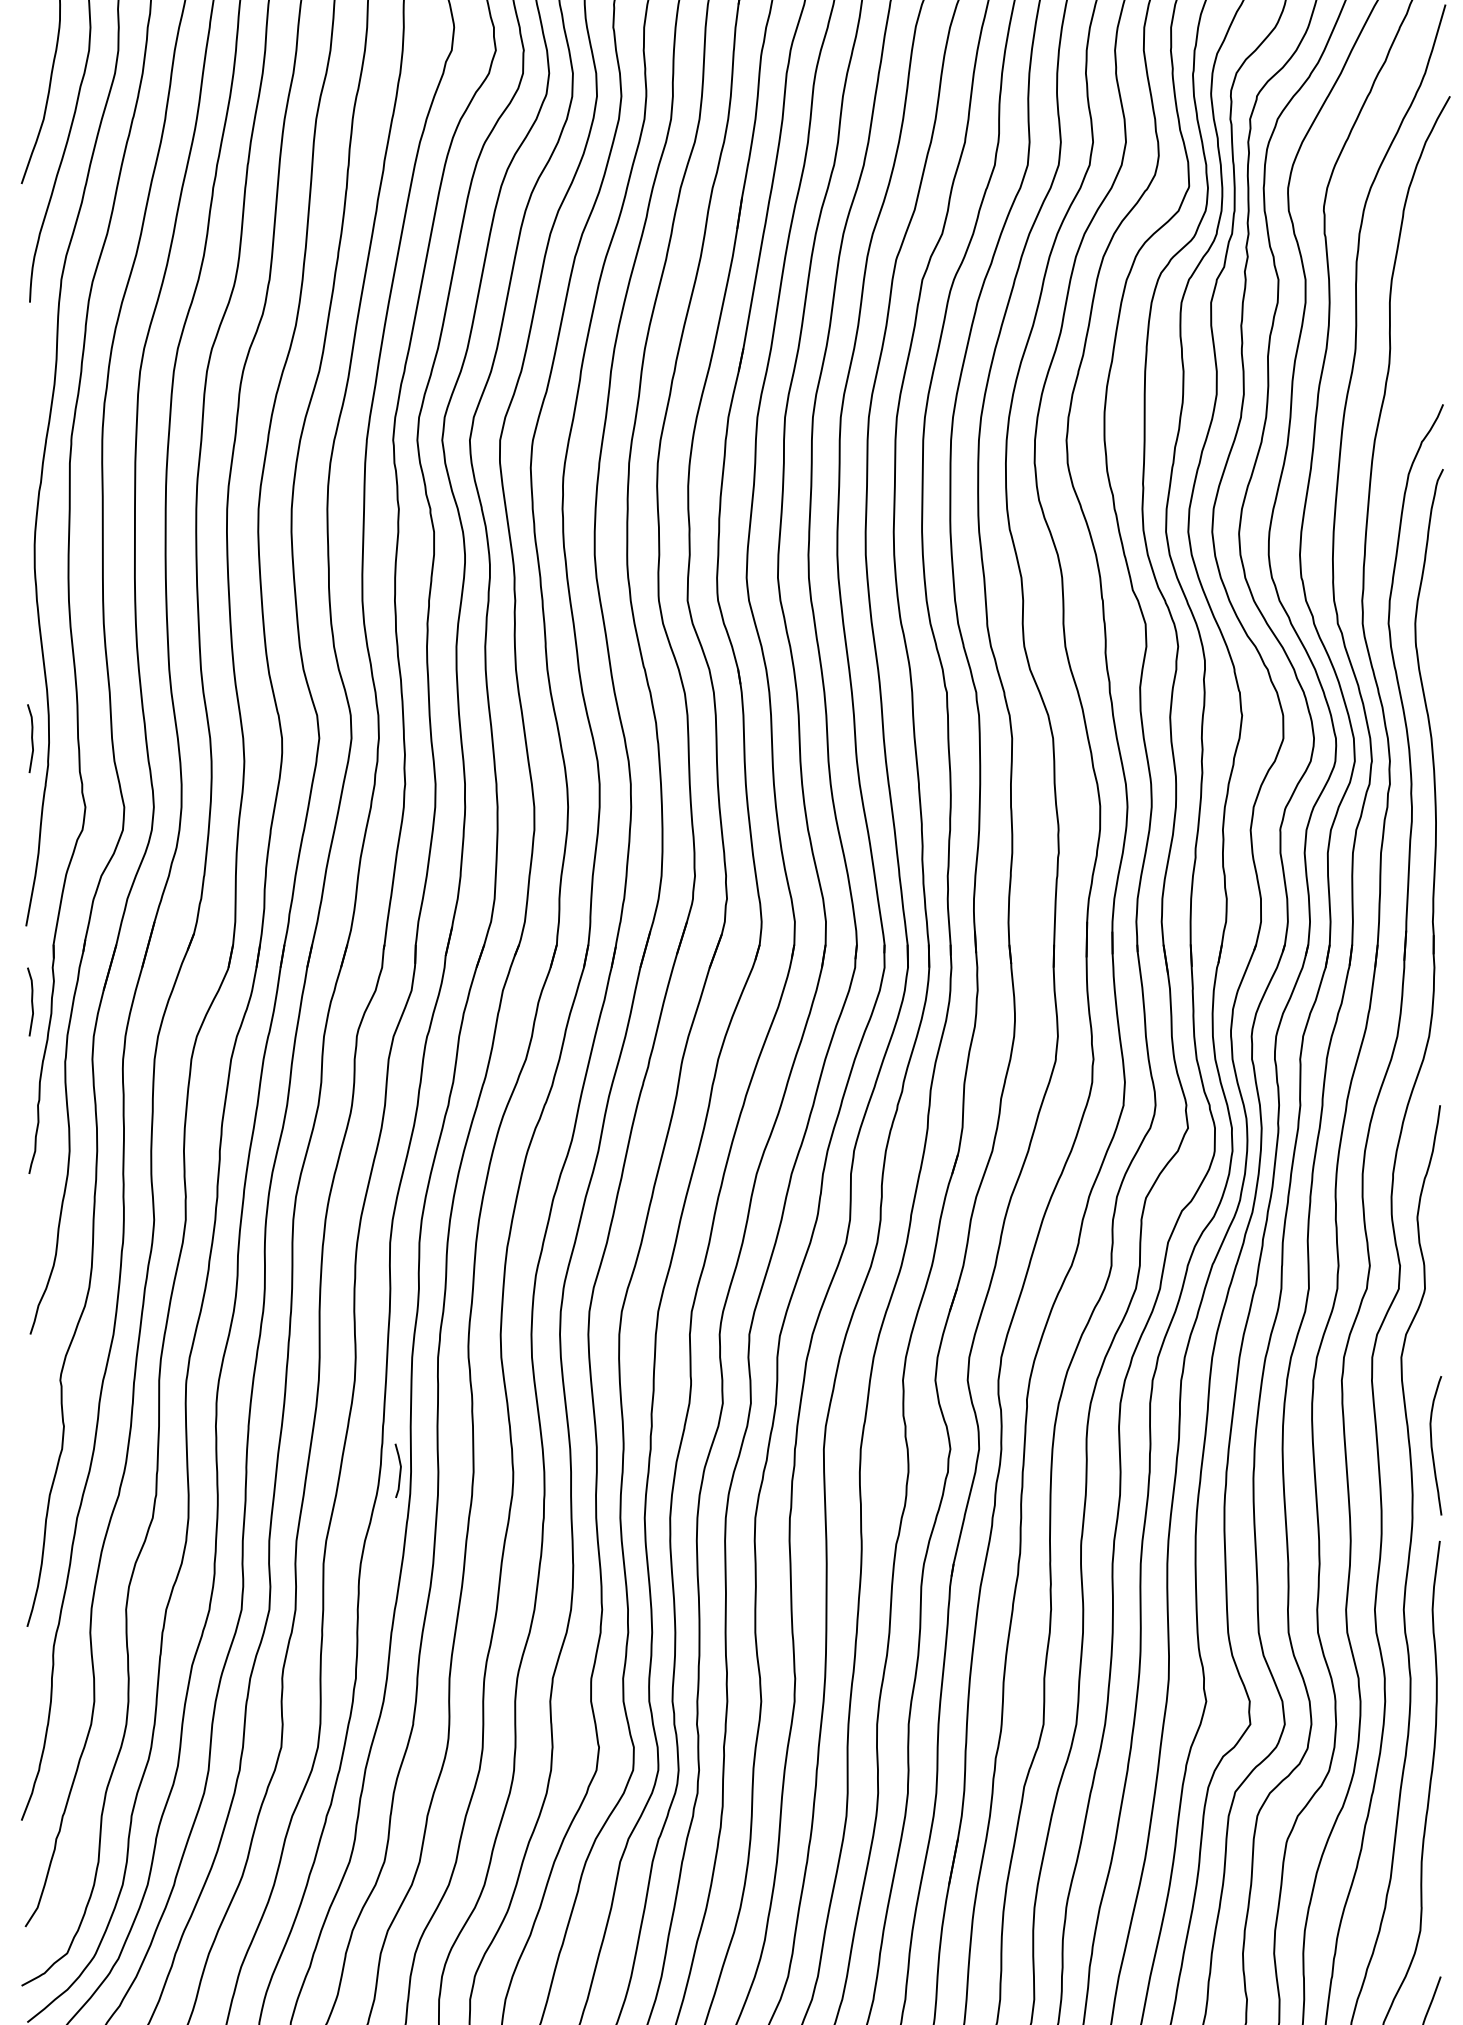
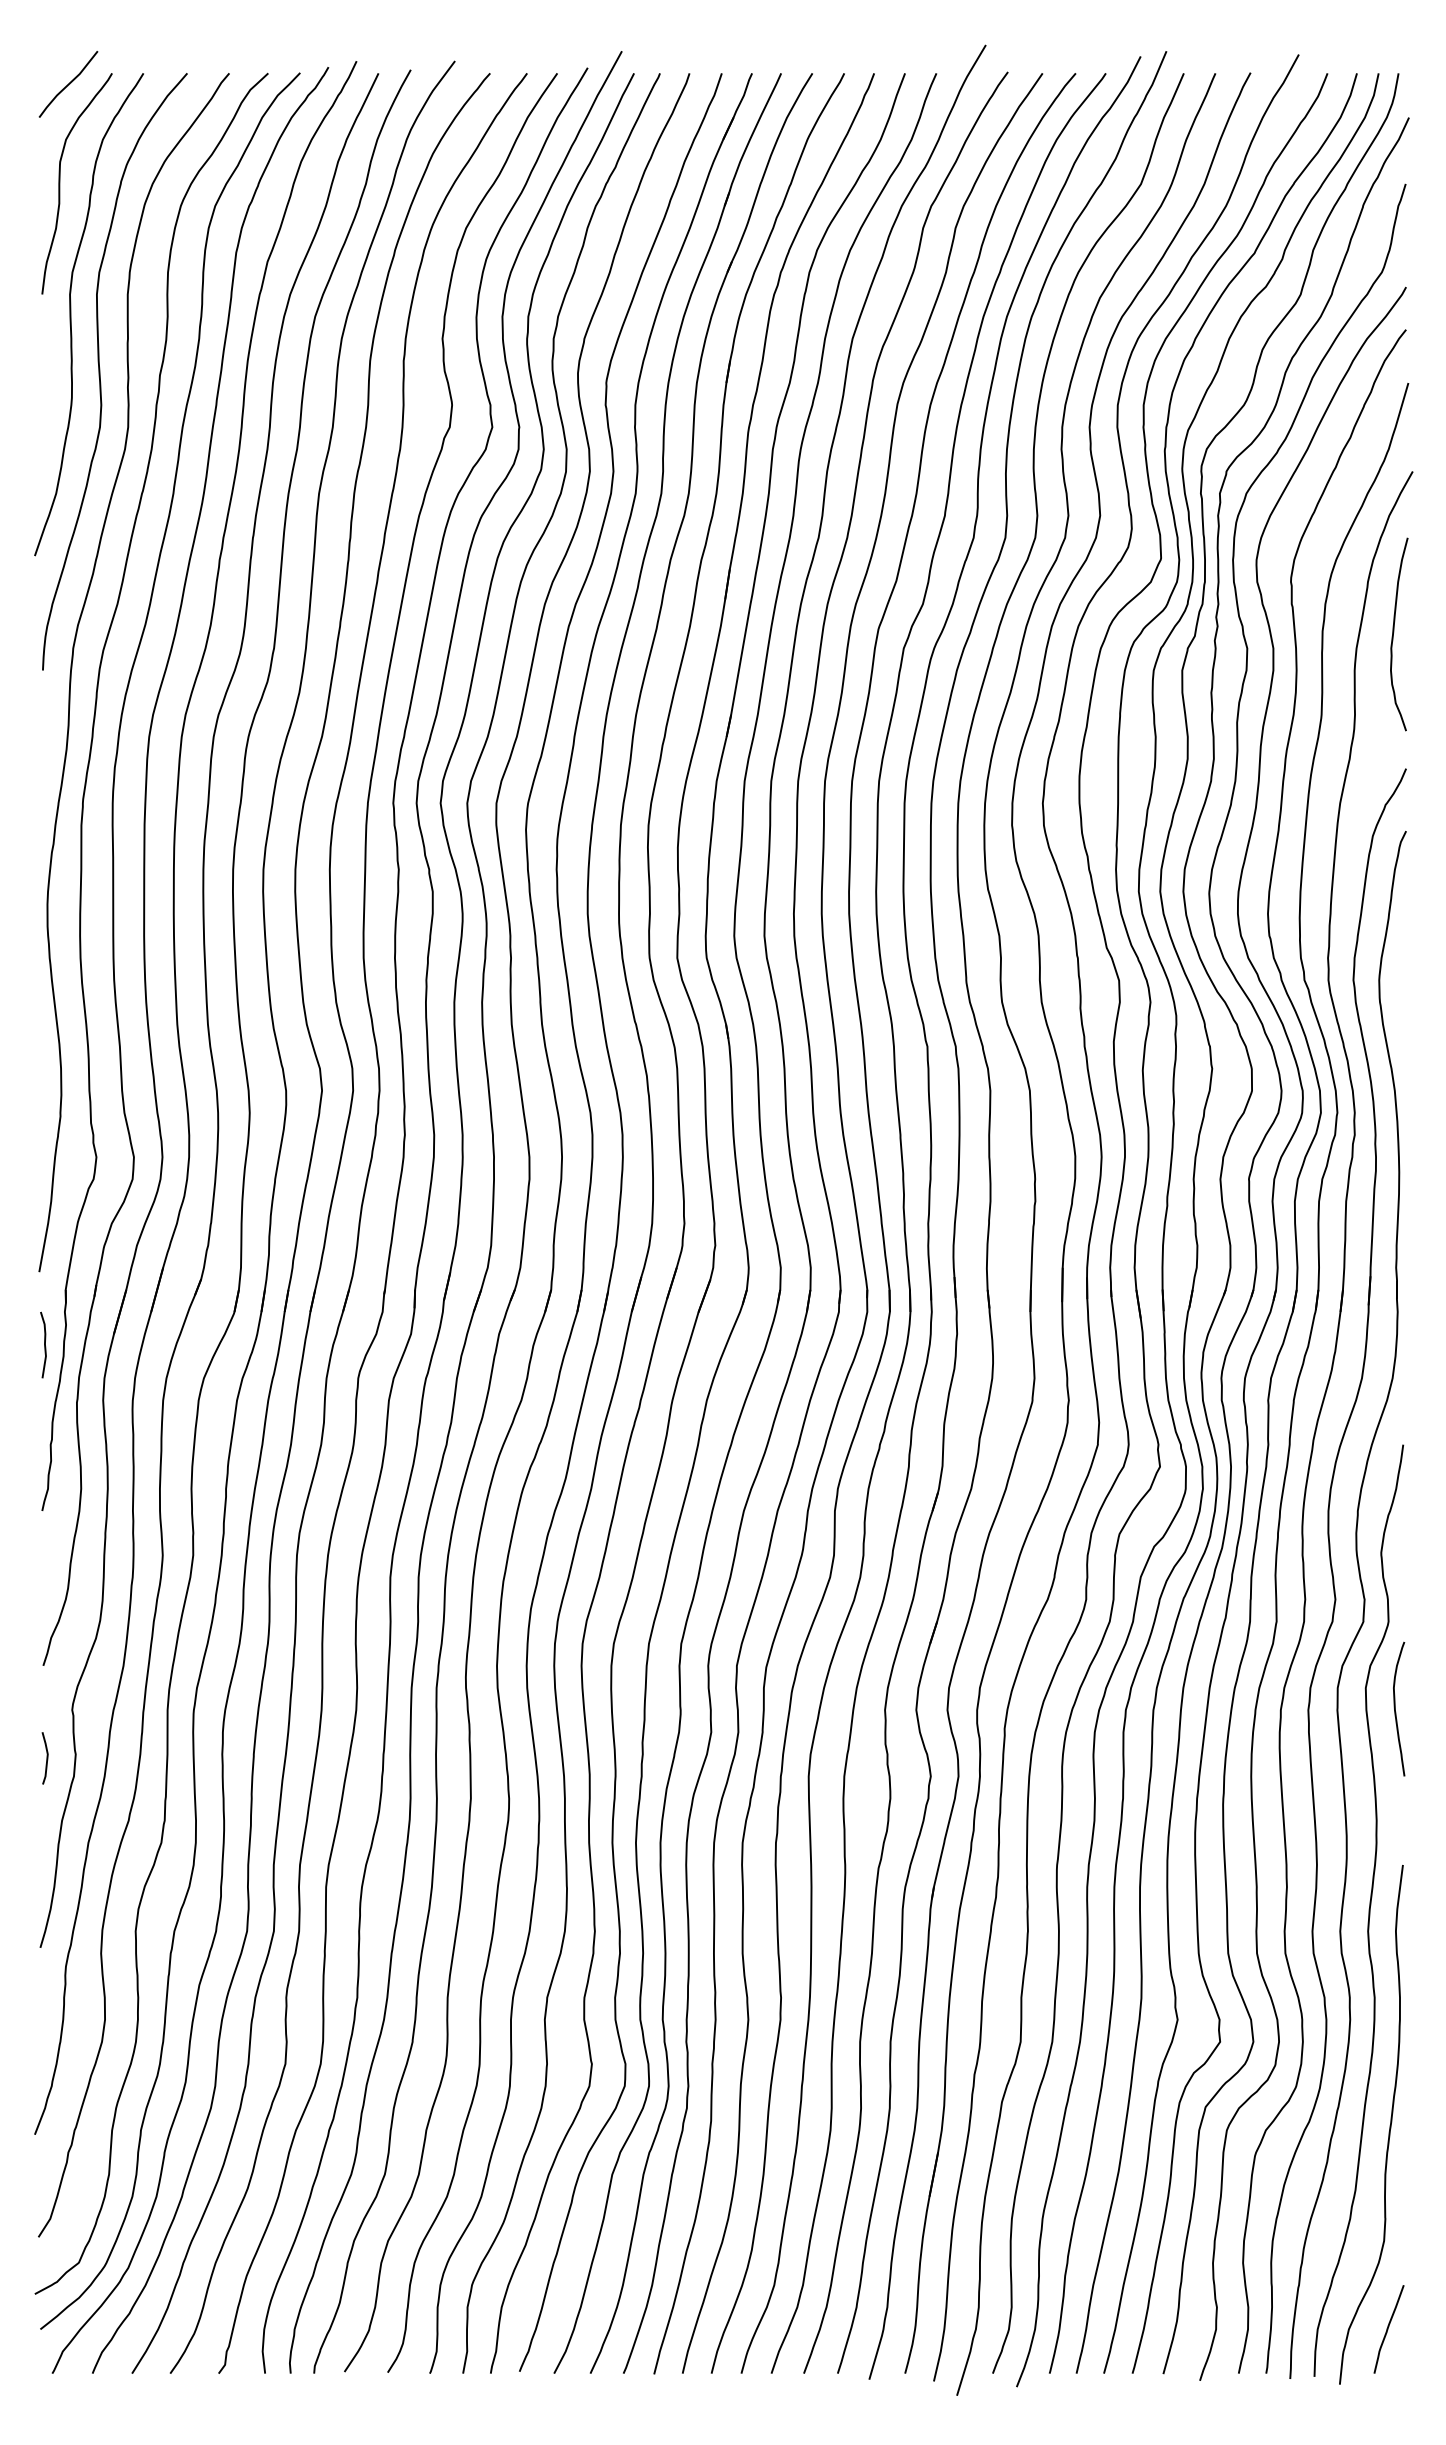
curve: (1431, 263) -> (1394, 632), added
curve: (31, 738) -> (44, 1090), removed
curve: (1432, 1445) -> (1395, 1708), moved
line: (399, 1470) -> (46, 1758), moved

